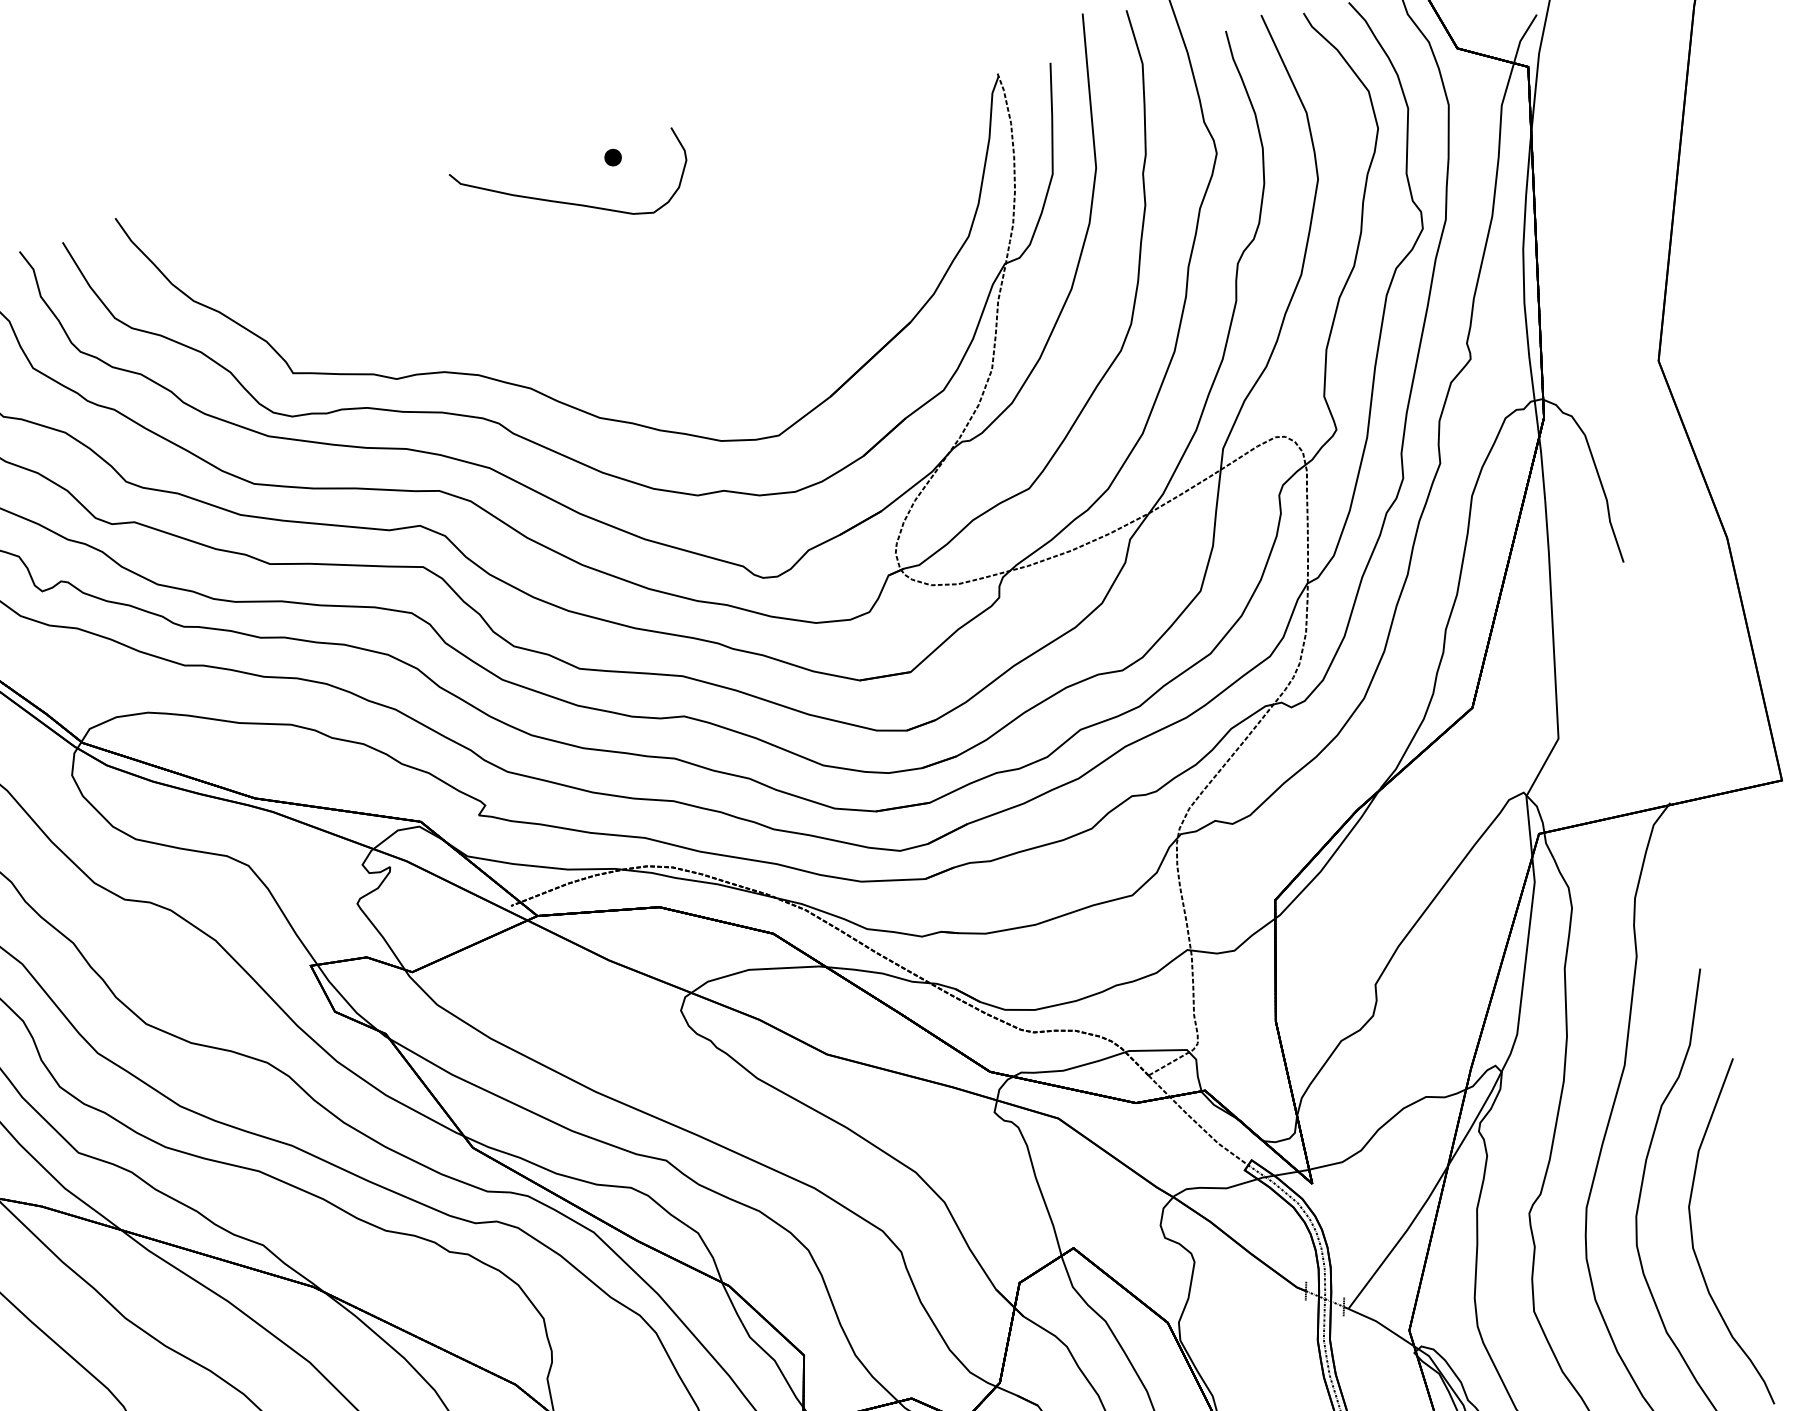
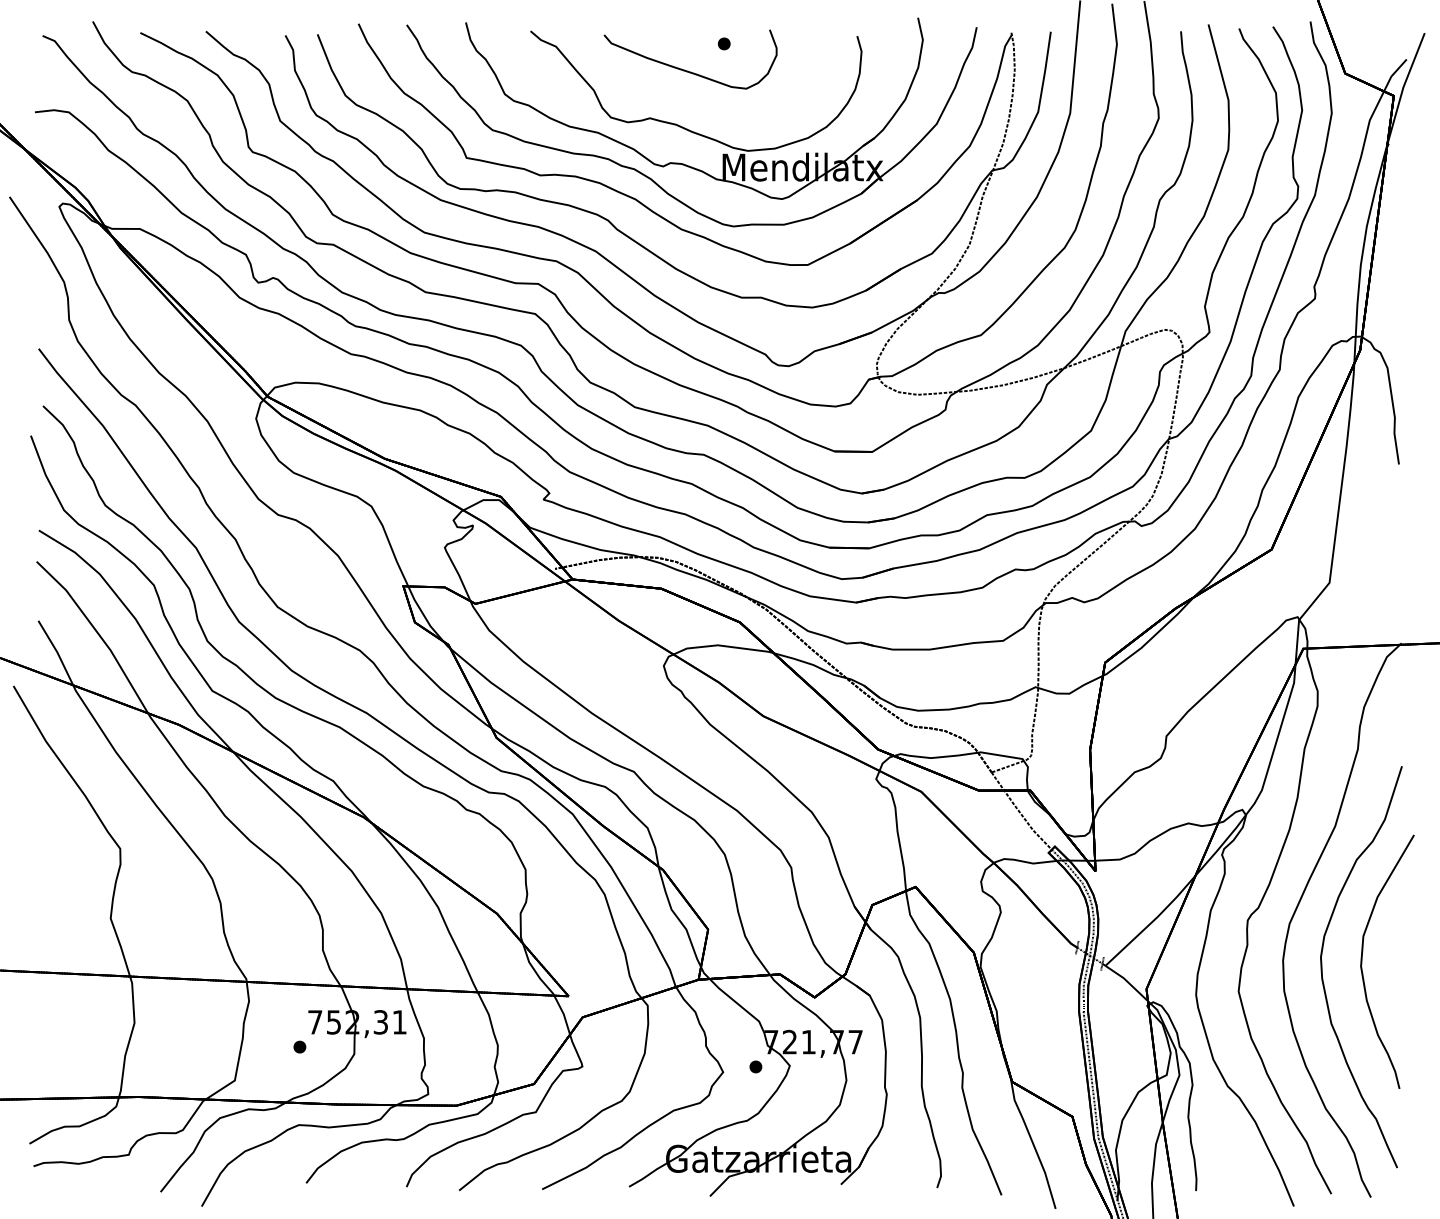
part: (583, 280) -> (687, 128), added

